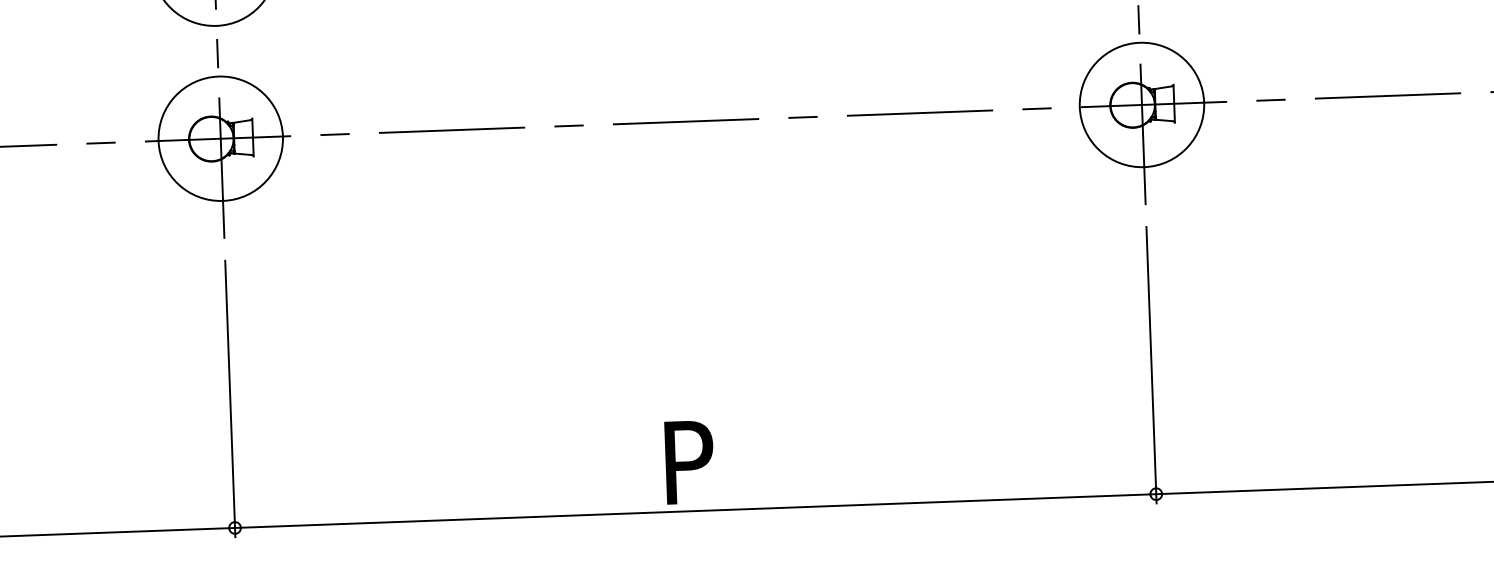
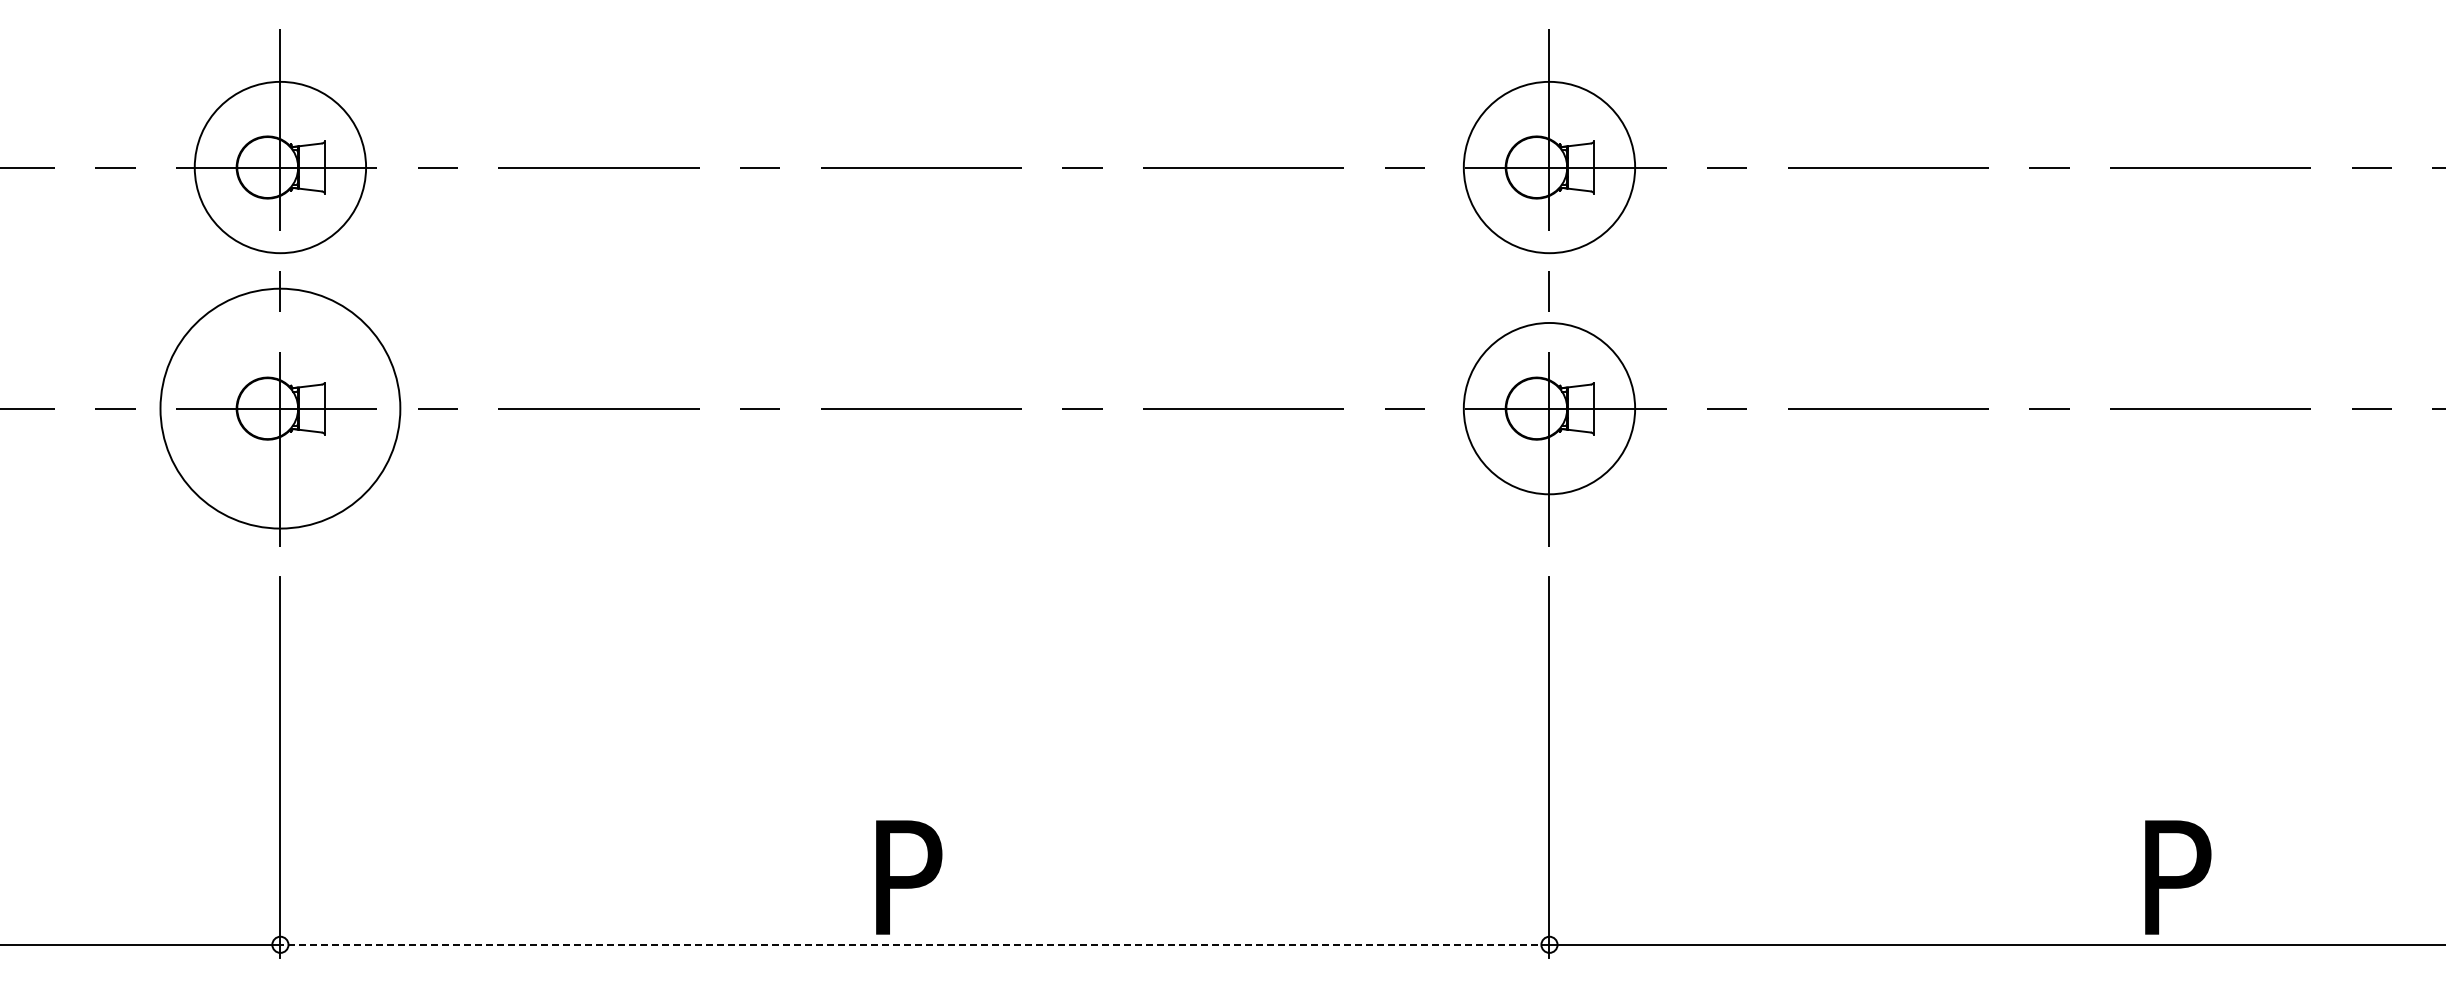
circle: (220, 138) -> (280, 408), size x1.4
line: (695, 510) -> (914, 944), solid -> dashed

